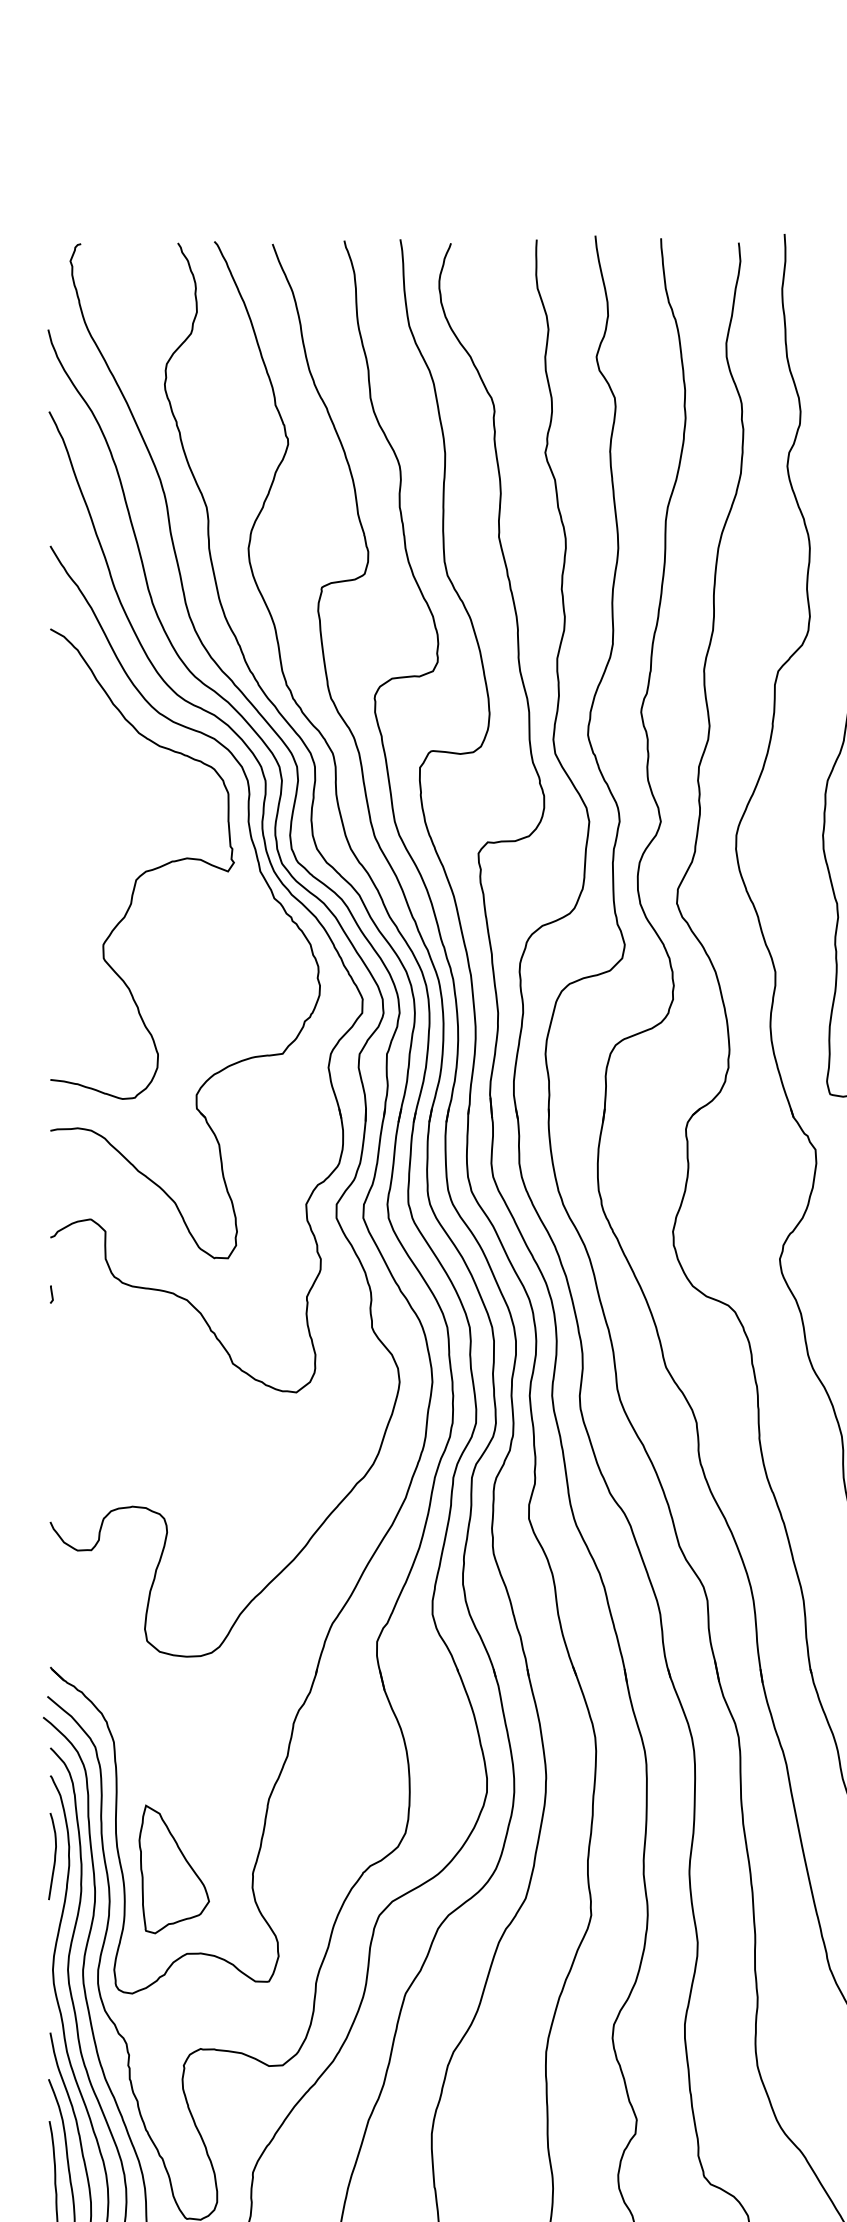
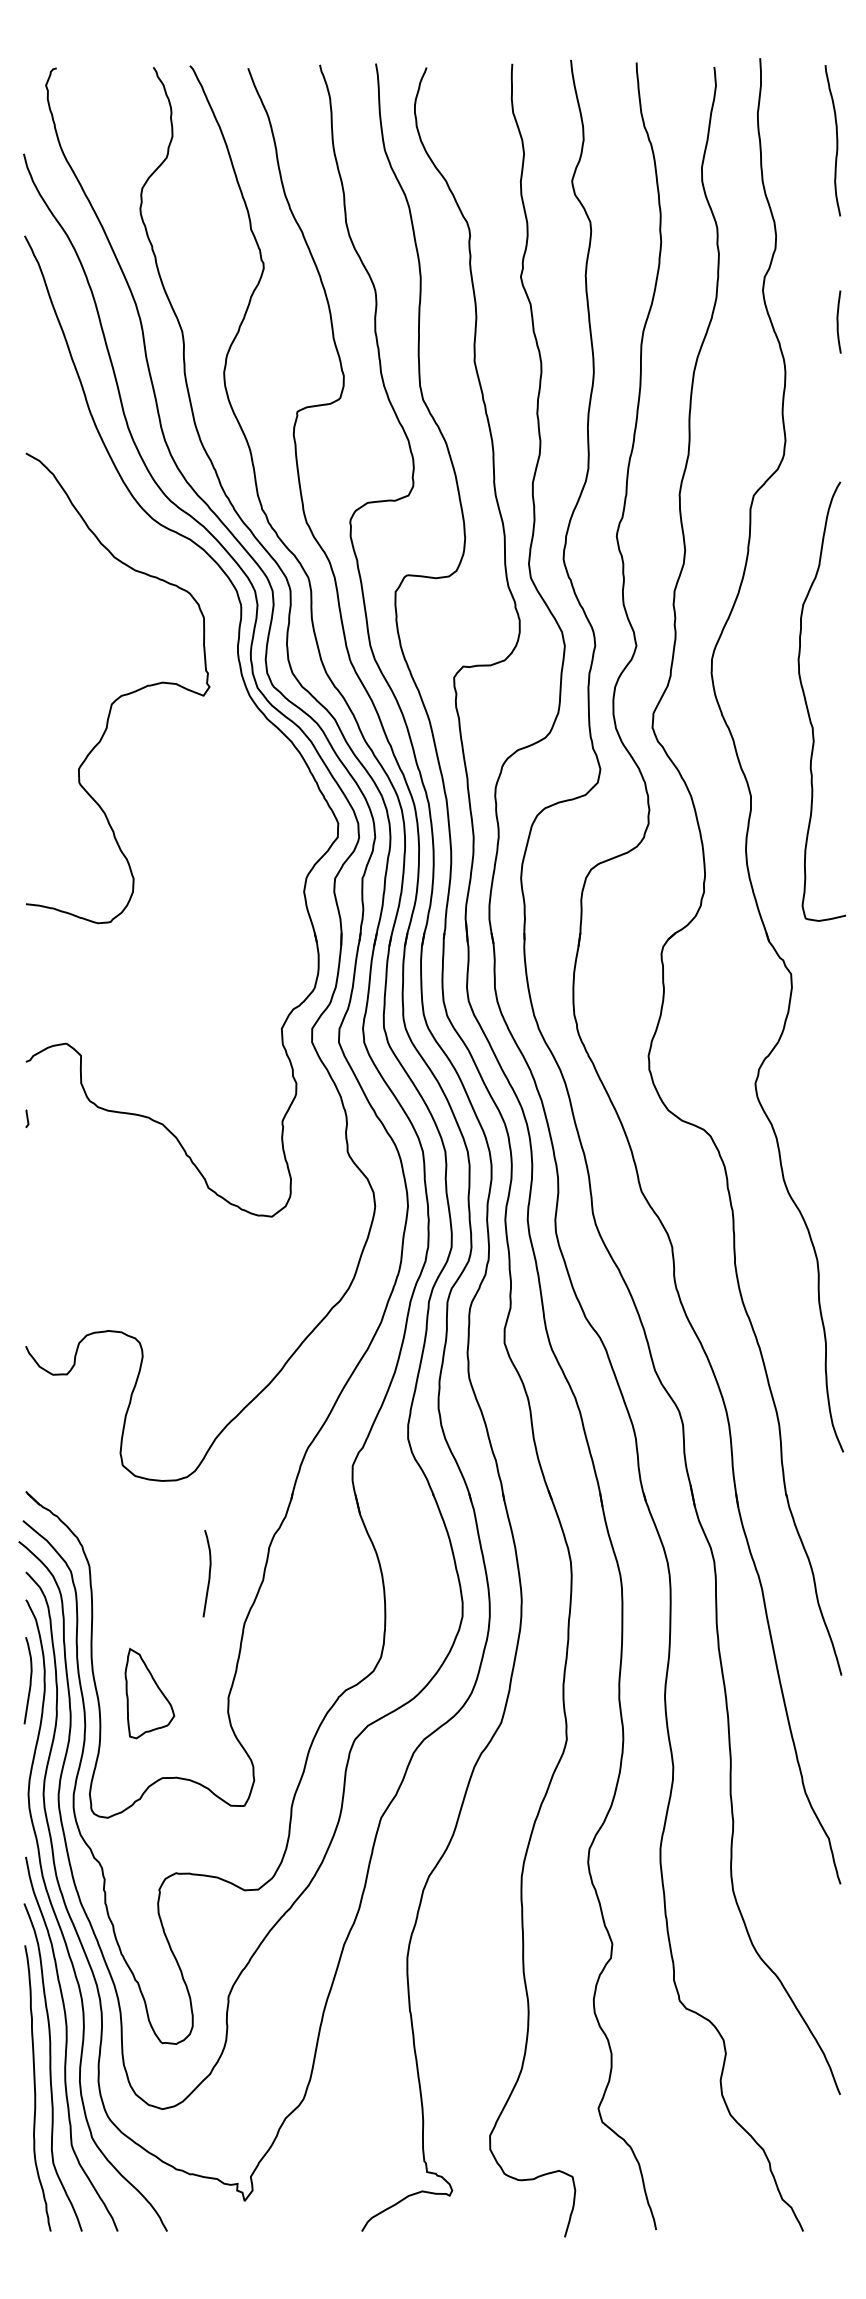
part: (259, 873) -> (235, 697), removed
curve: (232, 1749) -> (208, 1573), added
part: (173, 1869) -> (149, 1693), size x0.7

